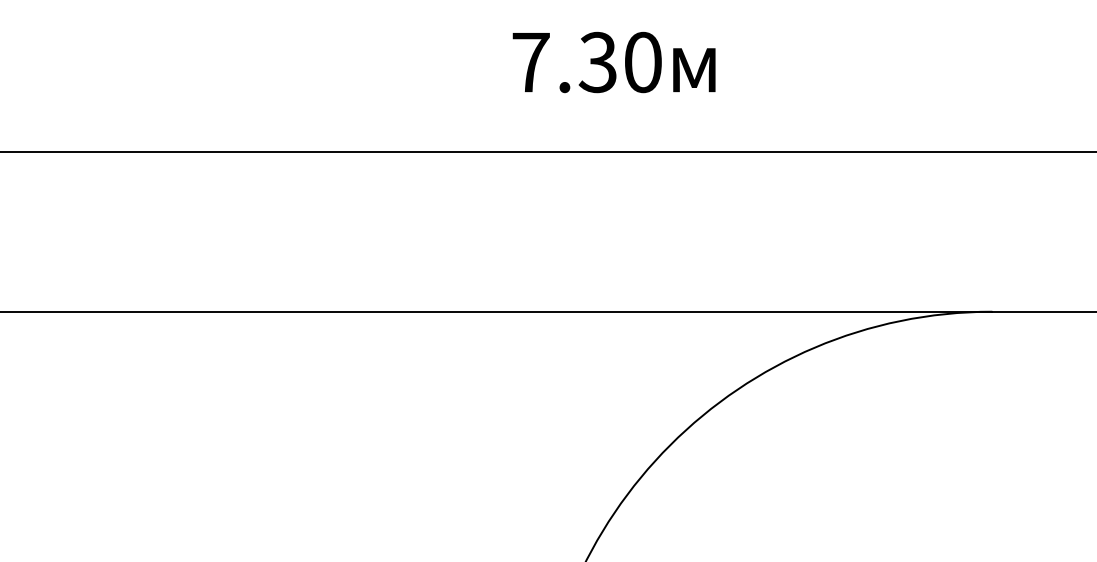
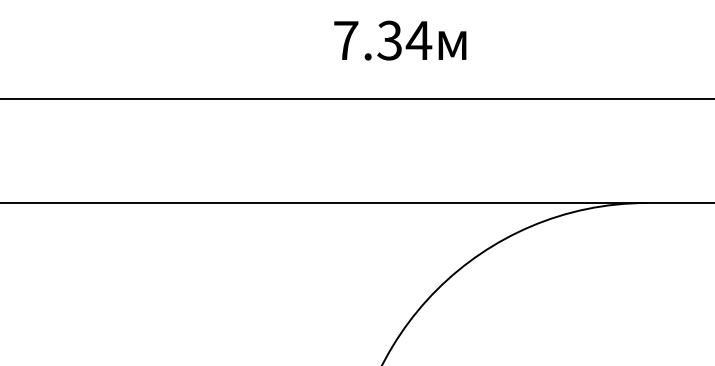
text: (642, 62) -> (418, 40), 7.30 -> 7.34

